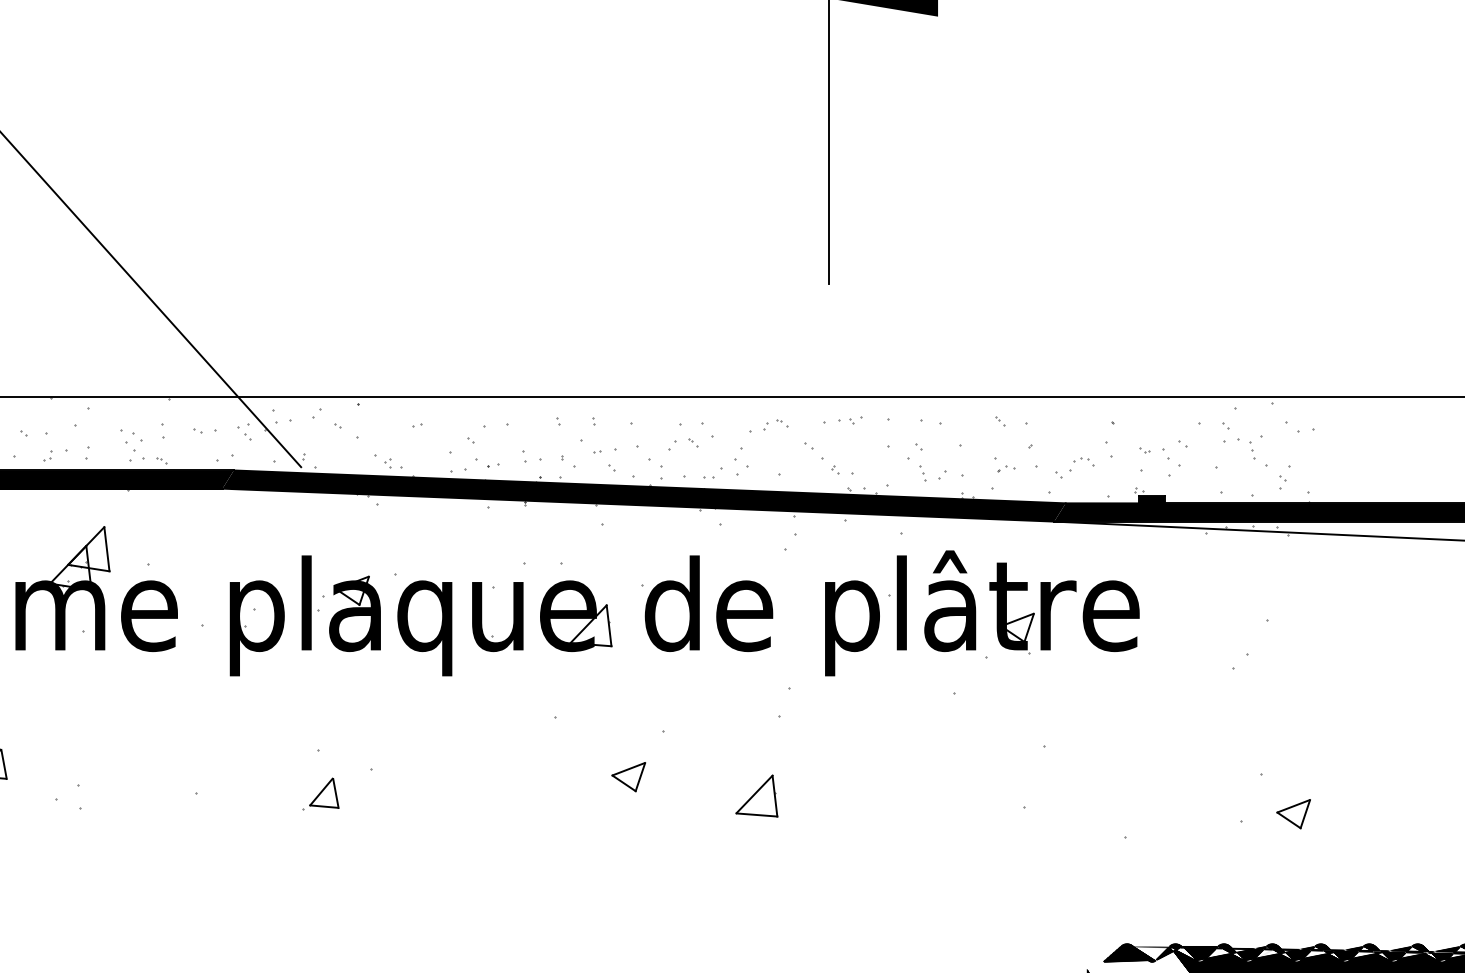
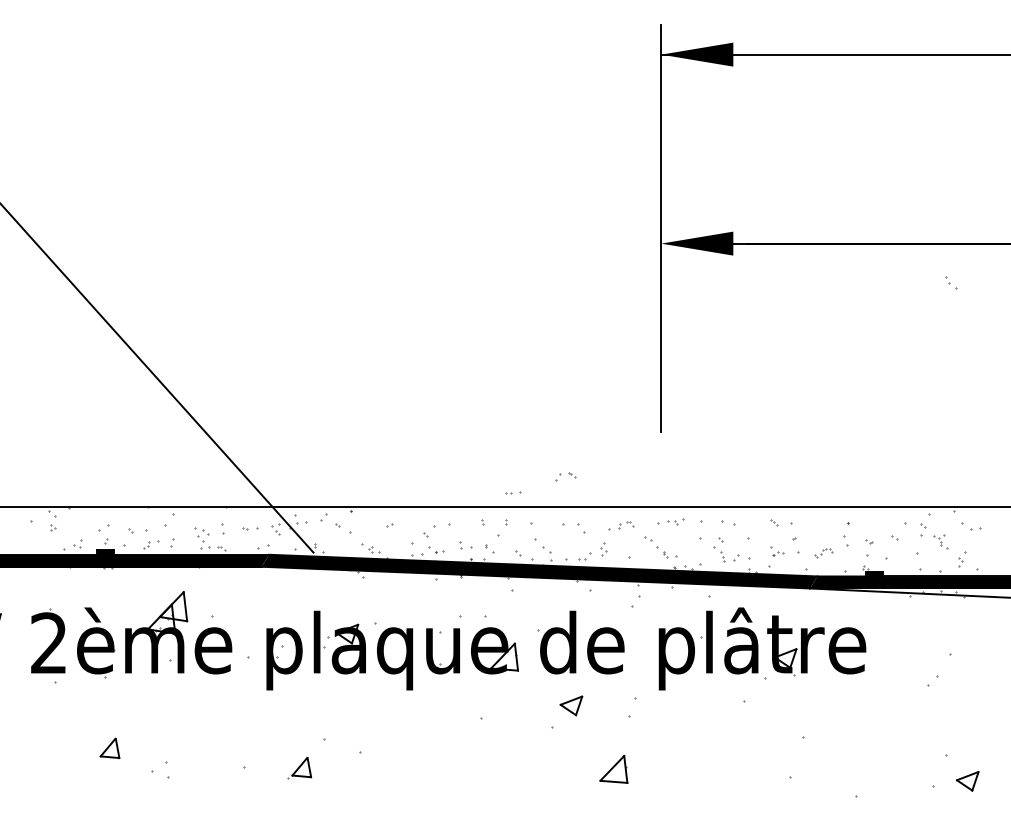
part: (683, 444) -> (565, 476), moved
part: (604, 450) -> (513, 492), moved
part: (1252, 450) -> (940, 541), size x0.7
part: (1171, 456) -> (951, 282), moved
part: (741, 460) -> (603, 548), size x0.7
part: (1074, 468) -> (823, 553), size x0.7
part: (628, 776) -> (571, 705), moved
part: (320, 794) -> (299, 768), moved

